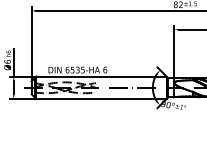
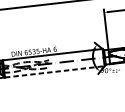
line: (102, 99) -> (55, 72), solid -> dashed

